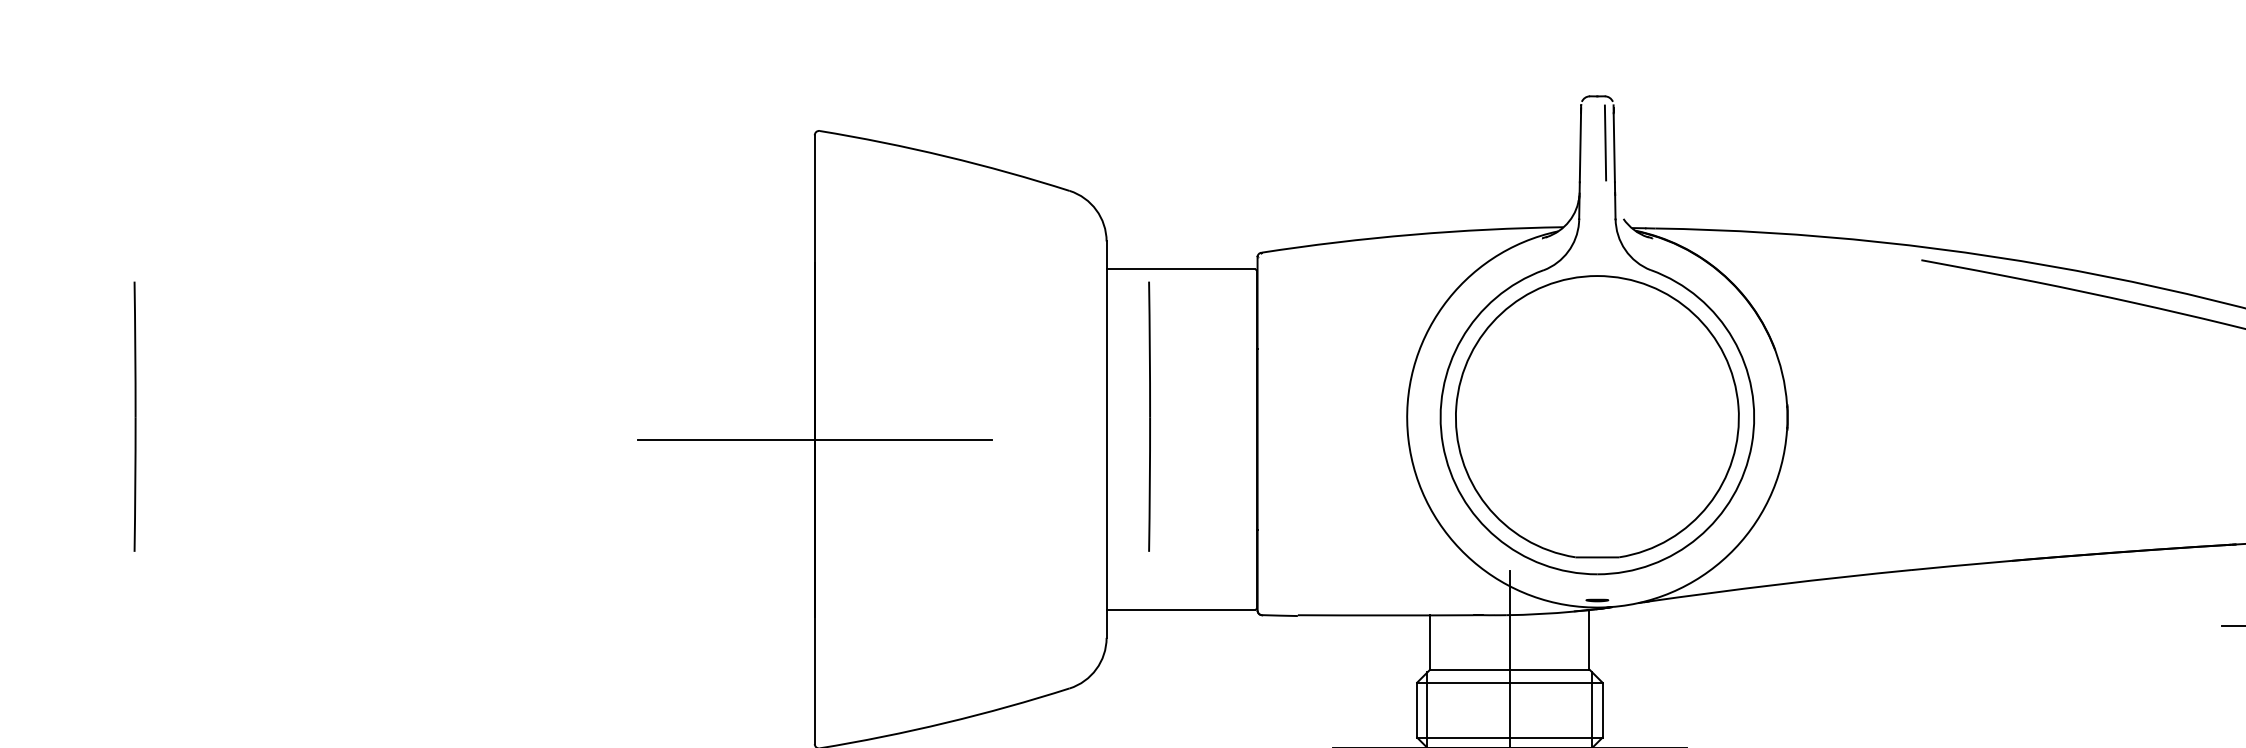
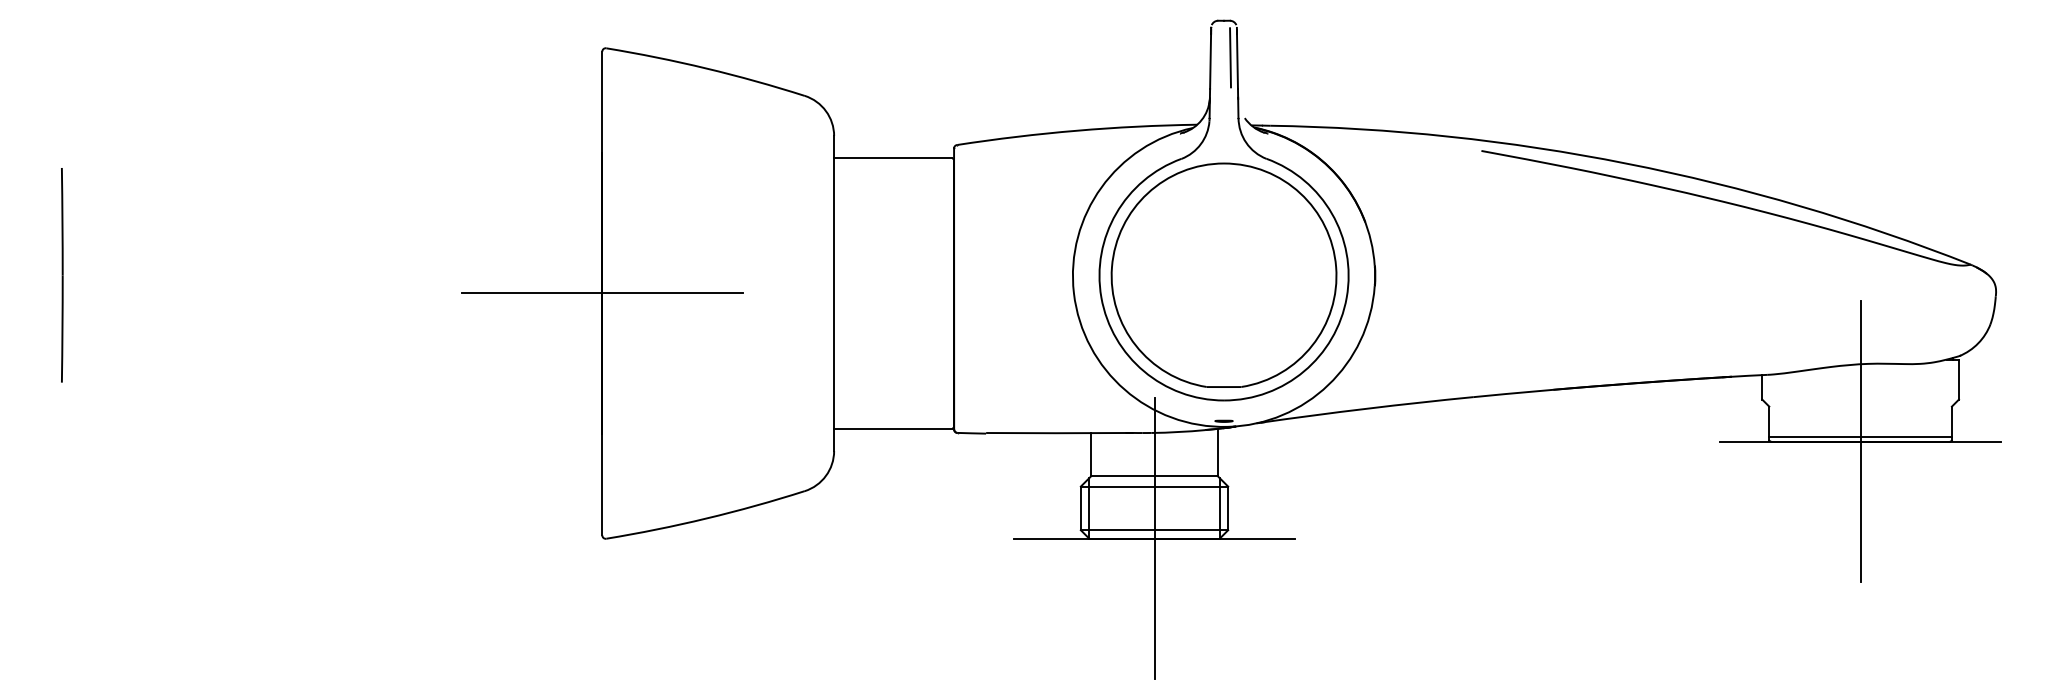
line: (1149, 416) -> (868, 275), removed

